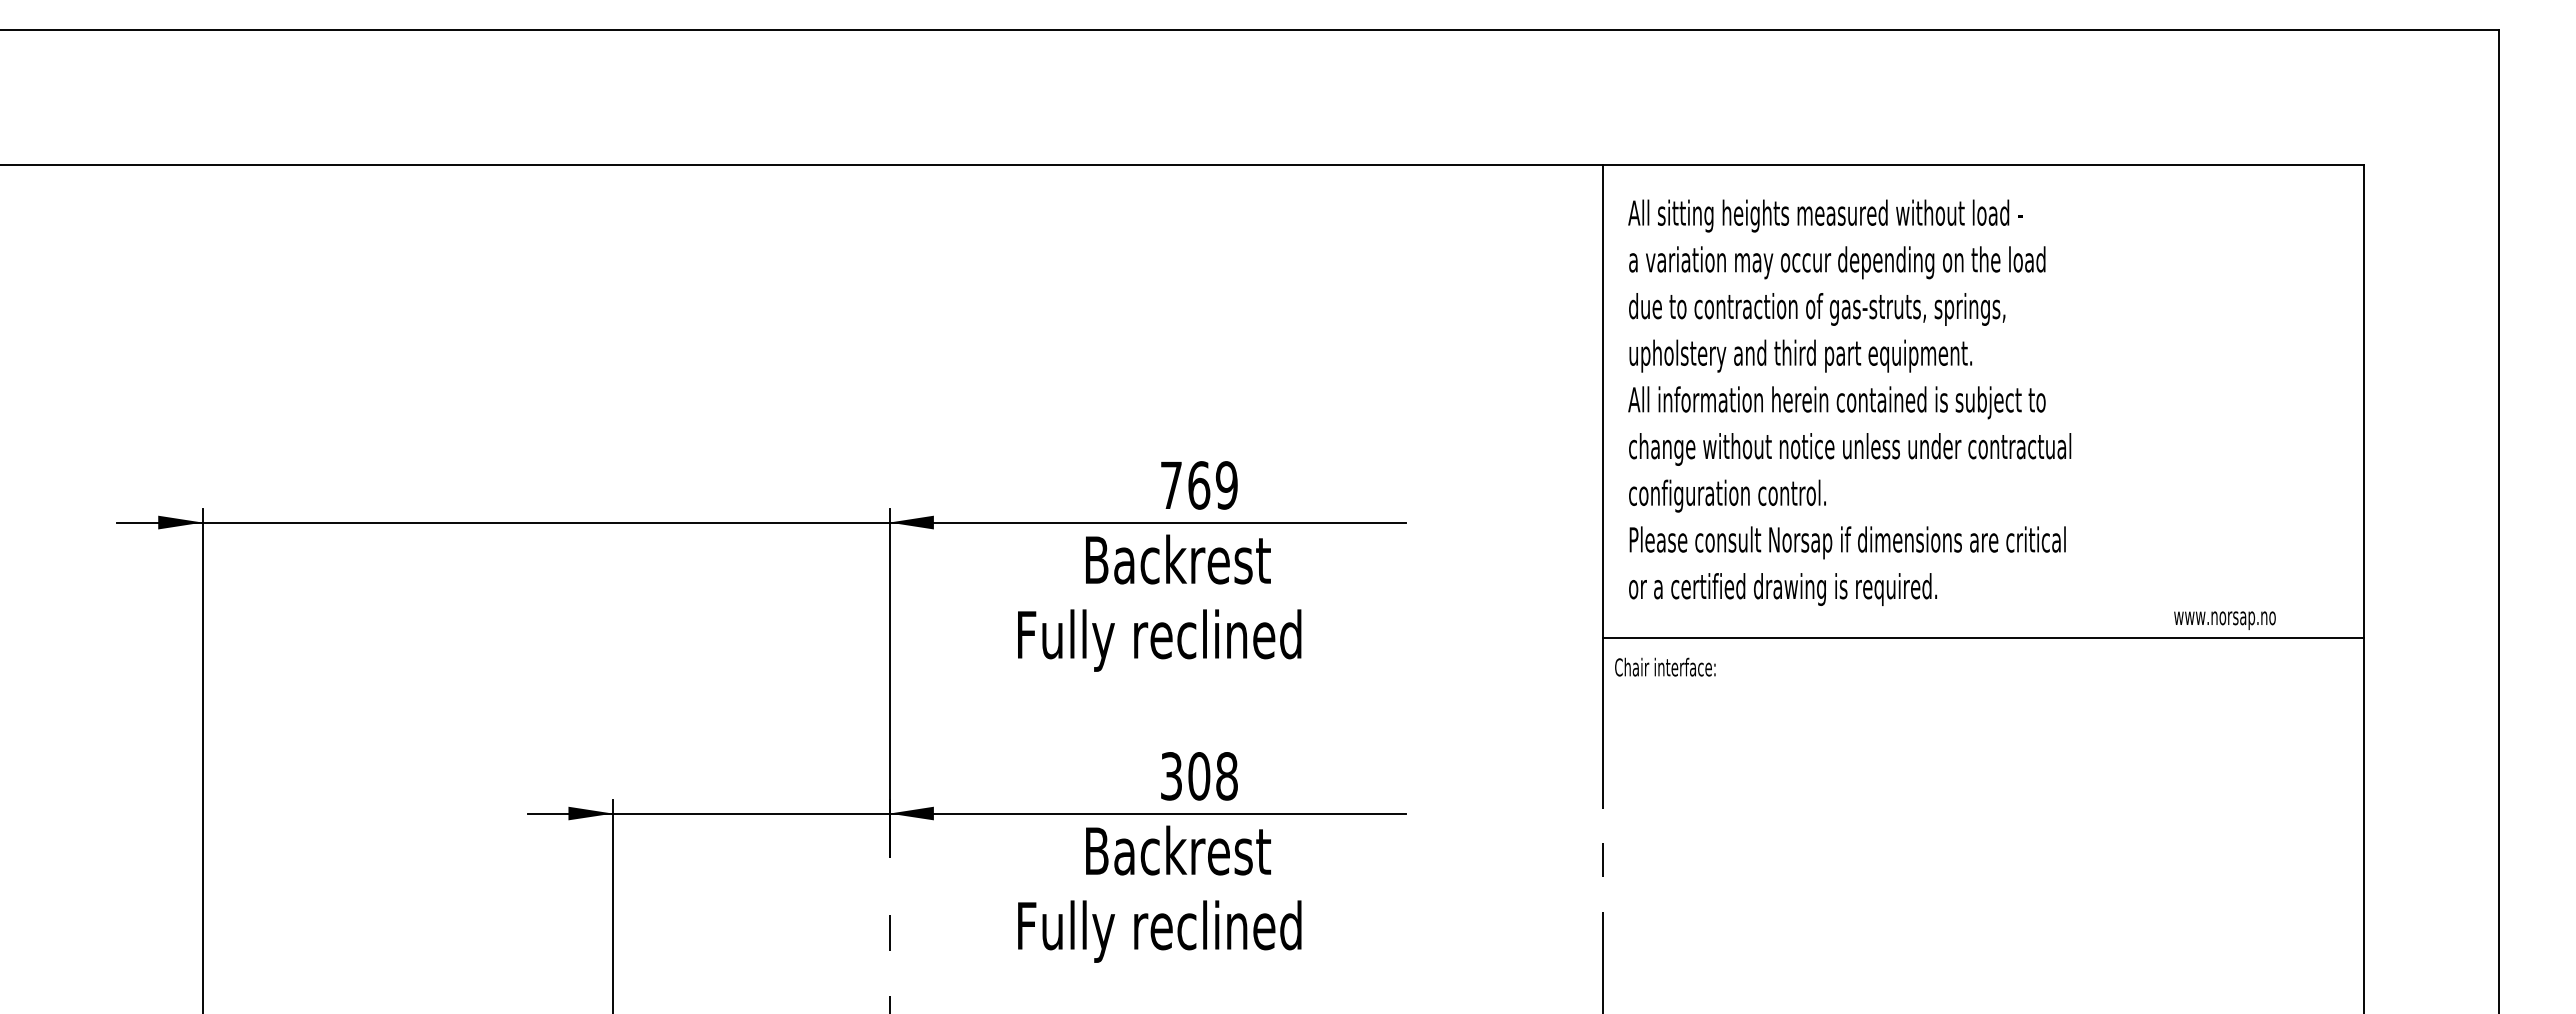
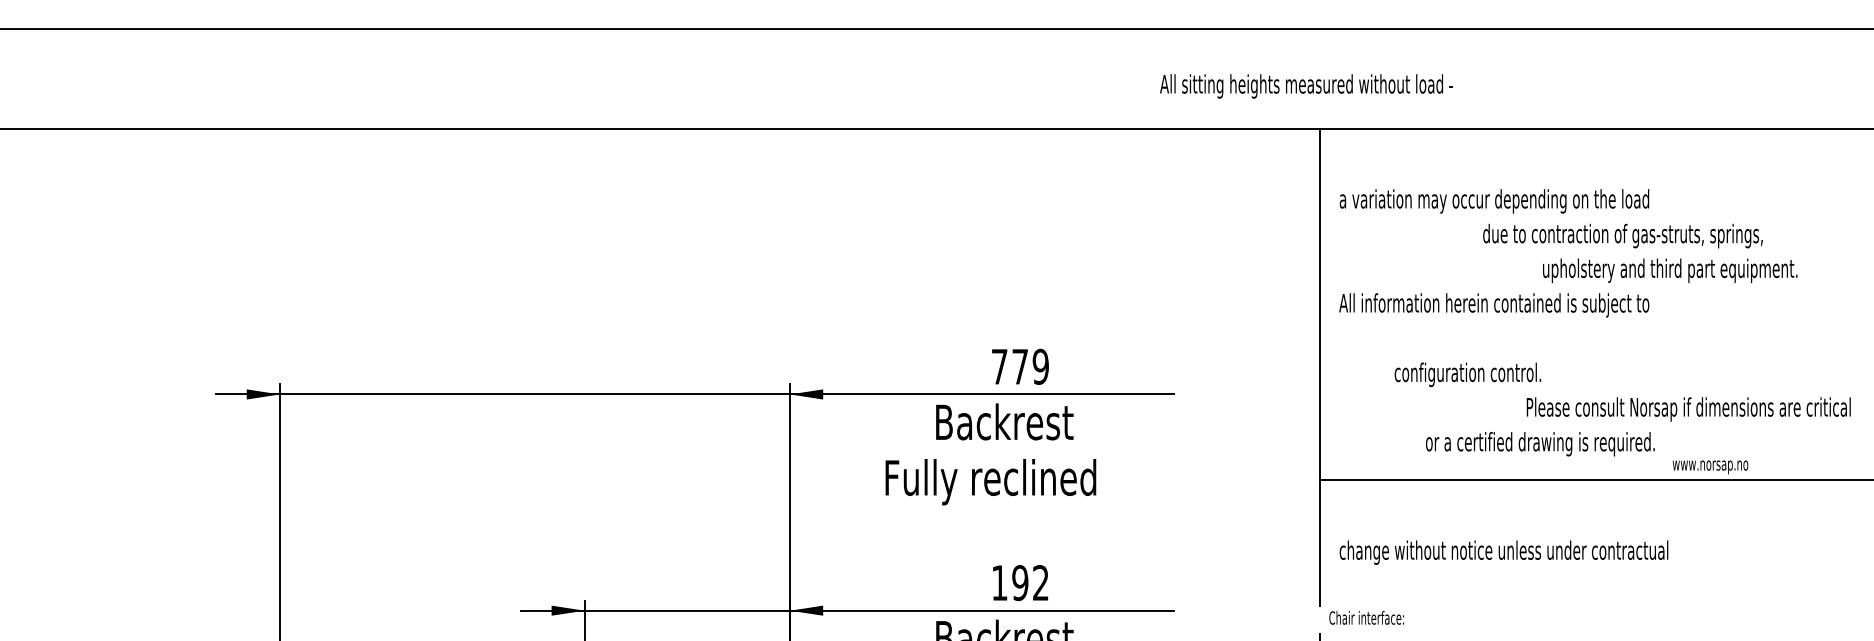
text: (1825, 215) -> (1306, 86), moved
text: (1817, 309) -> (1623, 236), moved
text: (1800, 355) -> (1670, 270), moved
text: (1850, 449) -> (1504, 552), moved
text: (1199, 485) -> (1020, 366), 769 -> 779
text: (1727, 495) -> (1467, 374), moved
text: (1847, 542) -> (1688, 409), moved
text: (1782, 589) -> (1539, 444), moved
text: (2224, 620) -> (1710, 467), moved
text: (1665, 666) -> (1366, 617), moved
text: (1199, 776) -> (1020, 583), 308 -> 192

